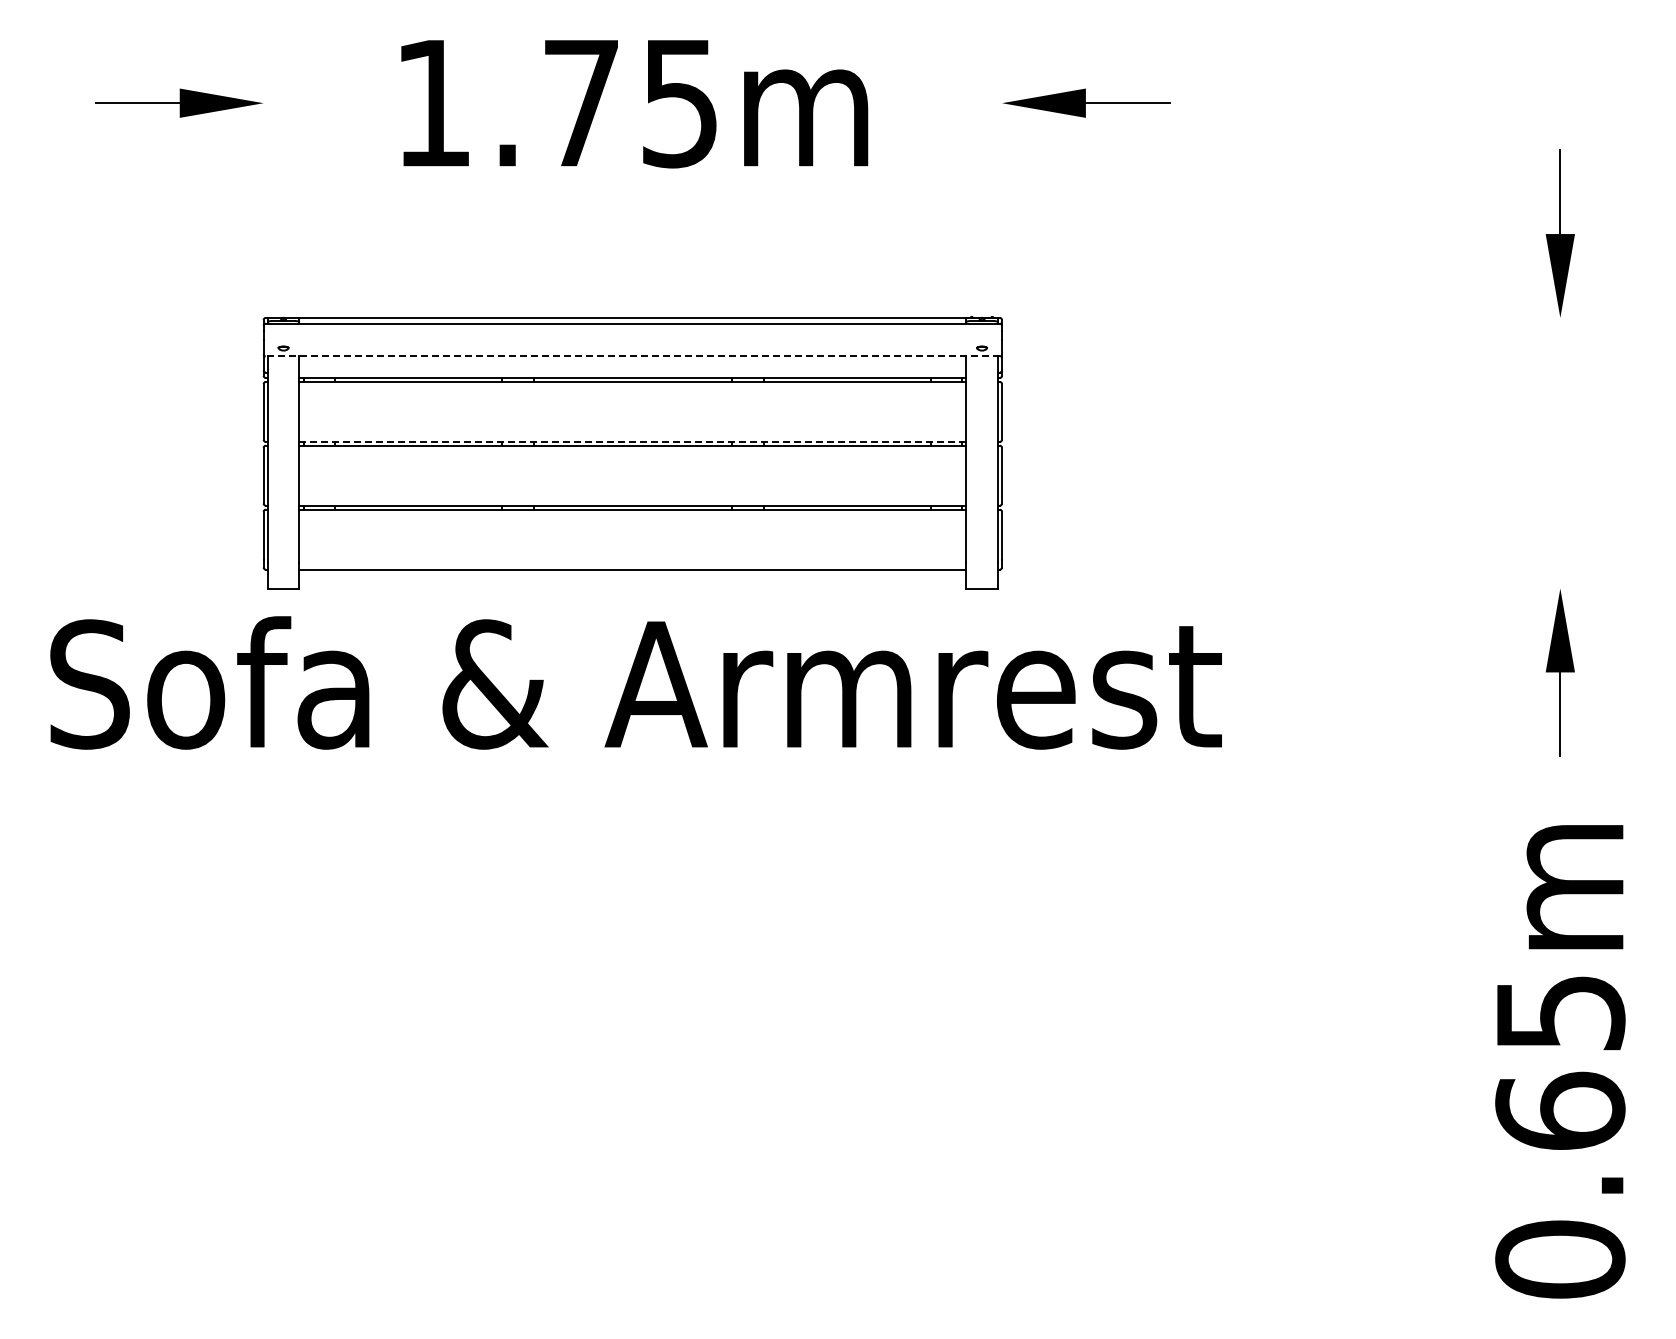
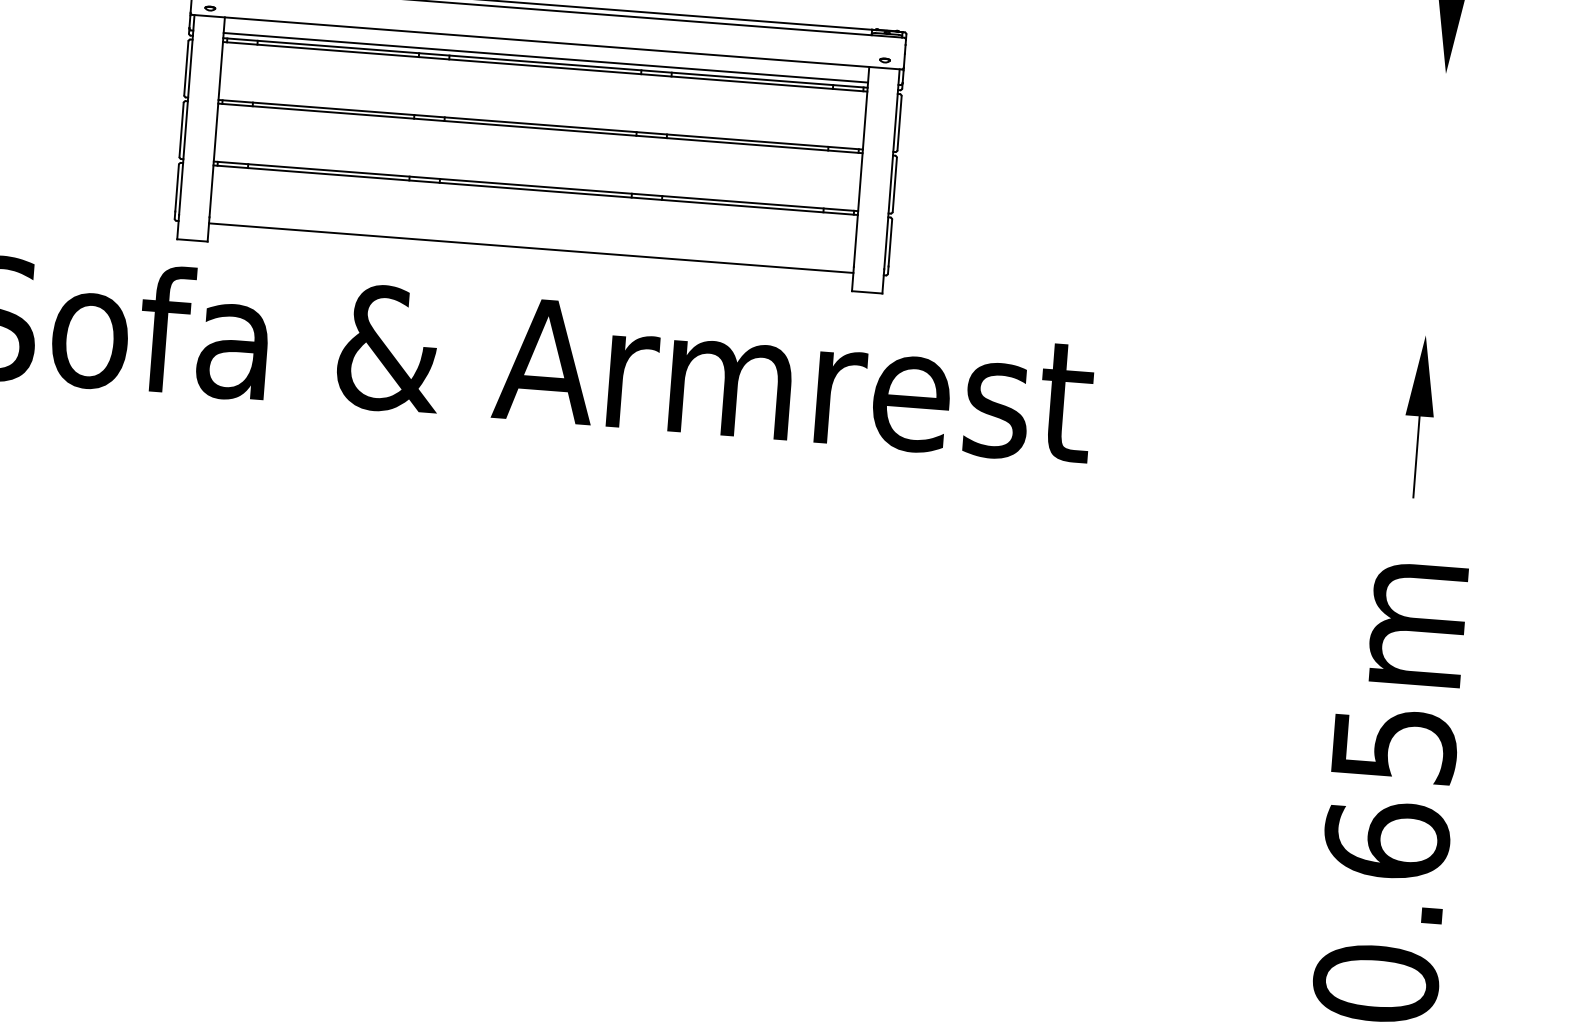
line: (632, 356) -> (546, 42), dashed -> solid
line: (632, 372) -> (545, 57), added
line: (632, 441) -> (540, 124), dashed -> solid

